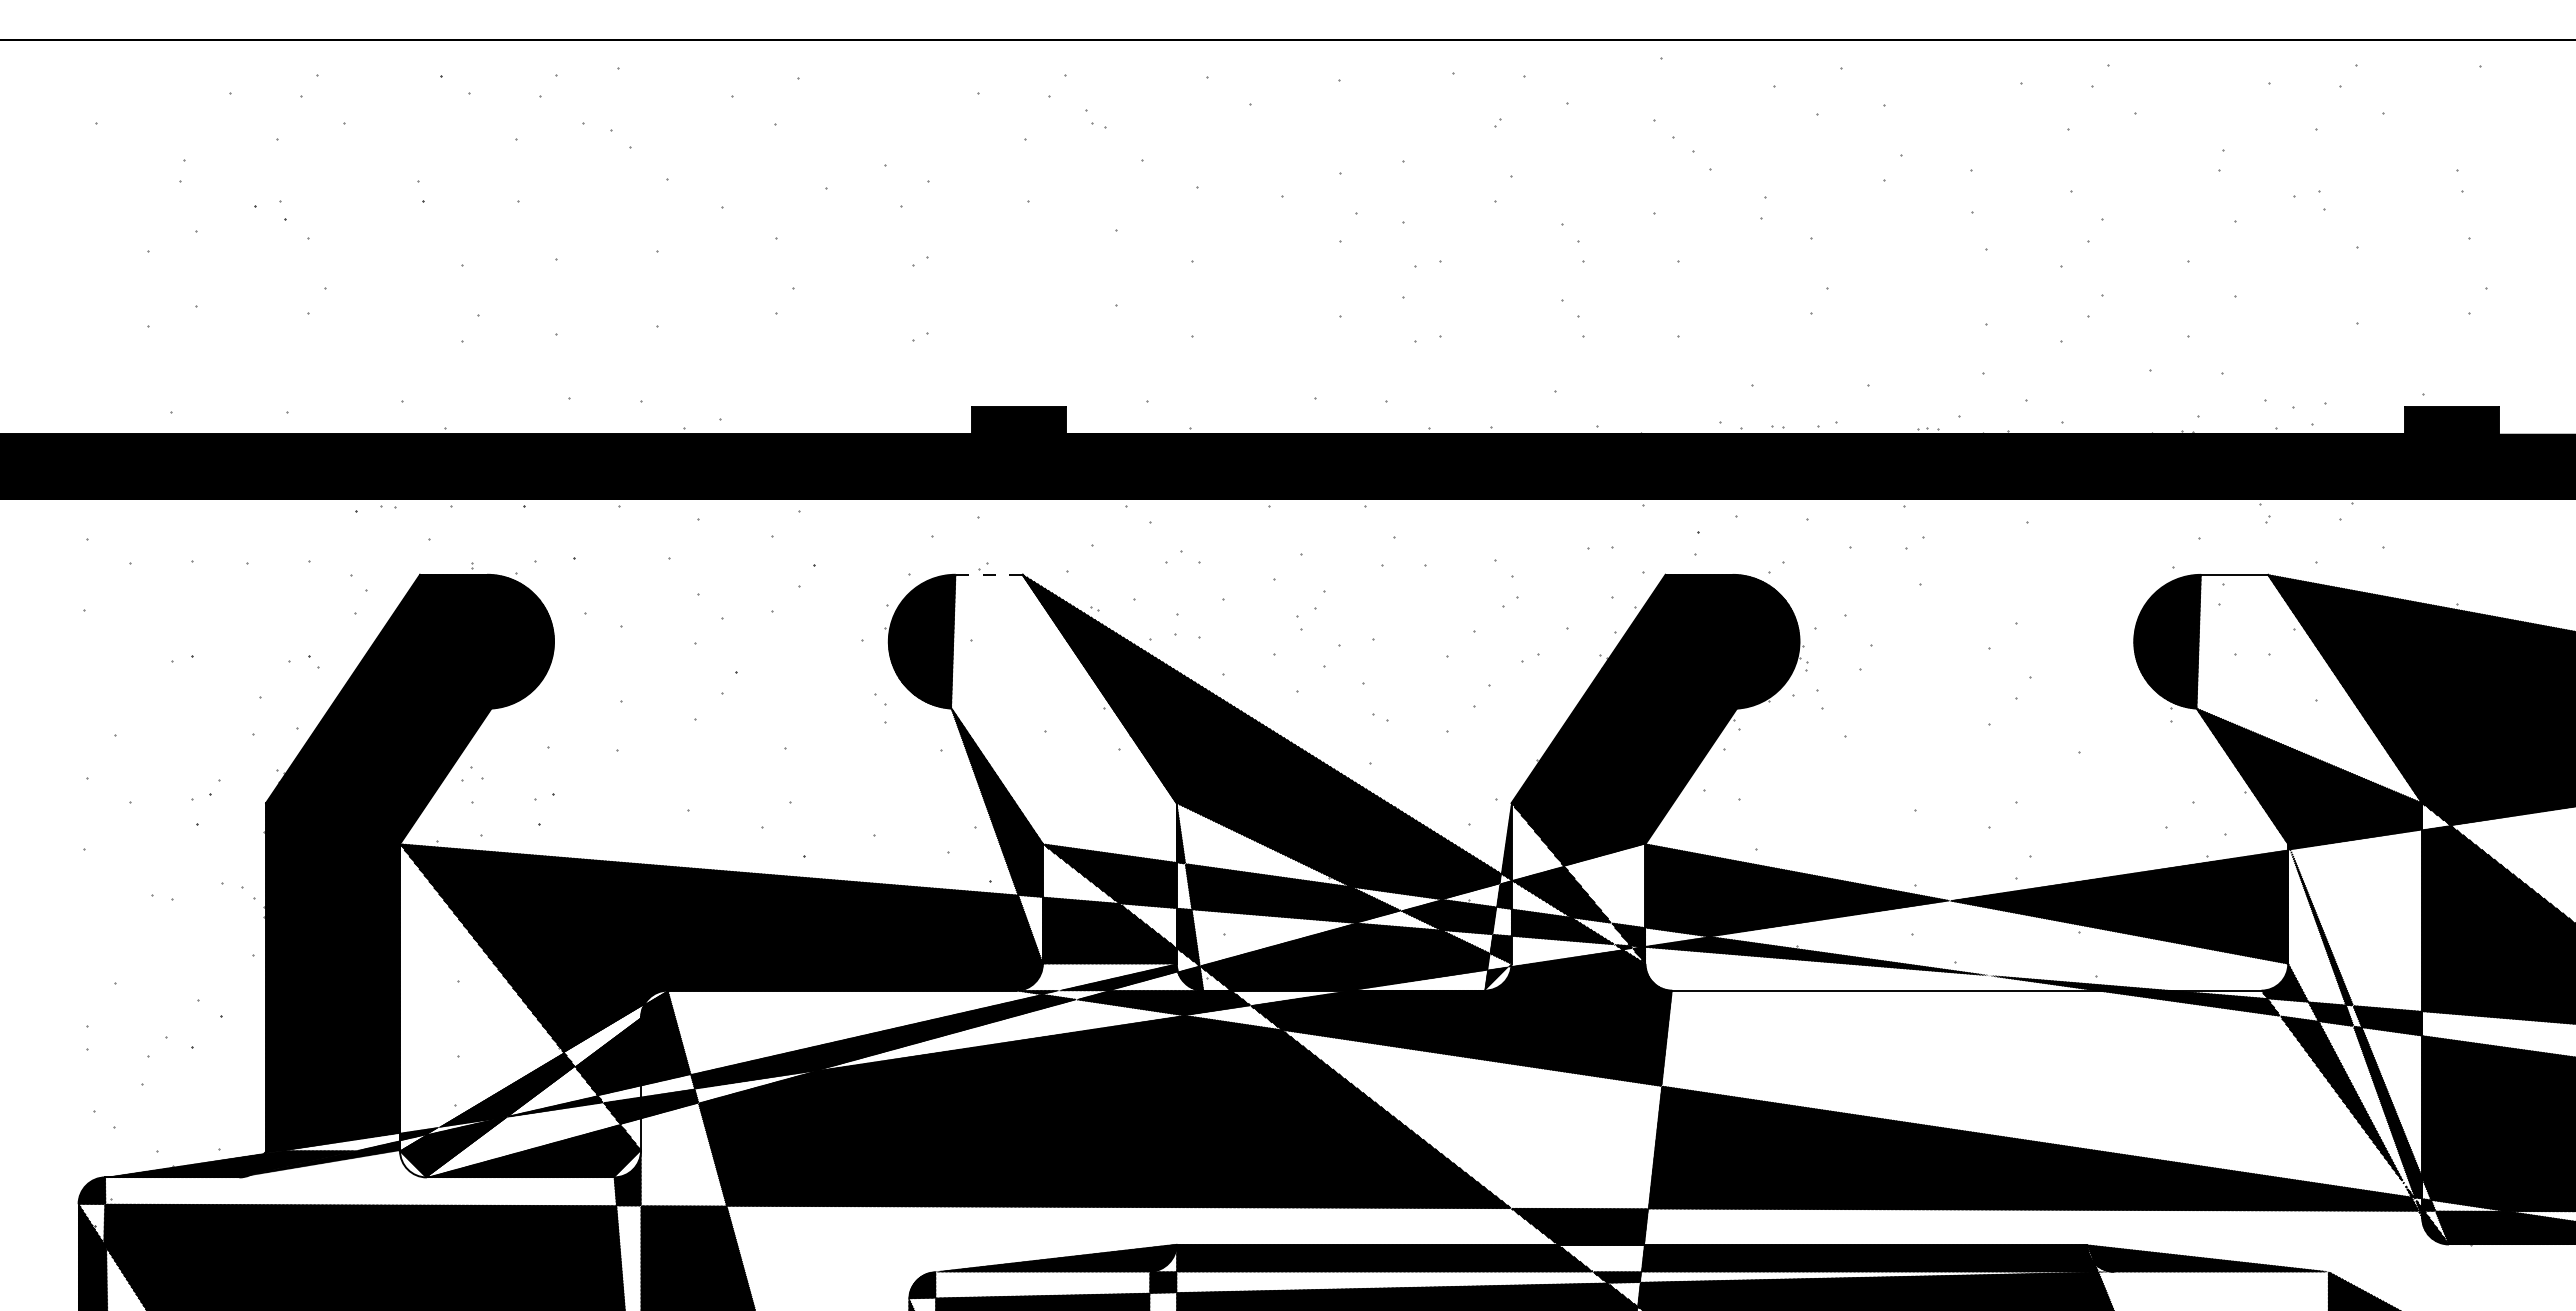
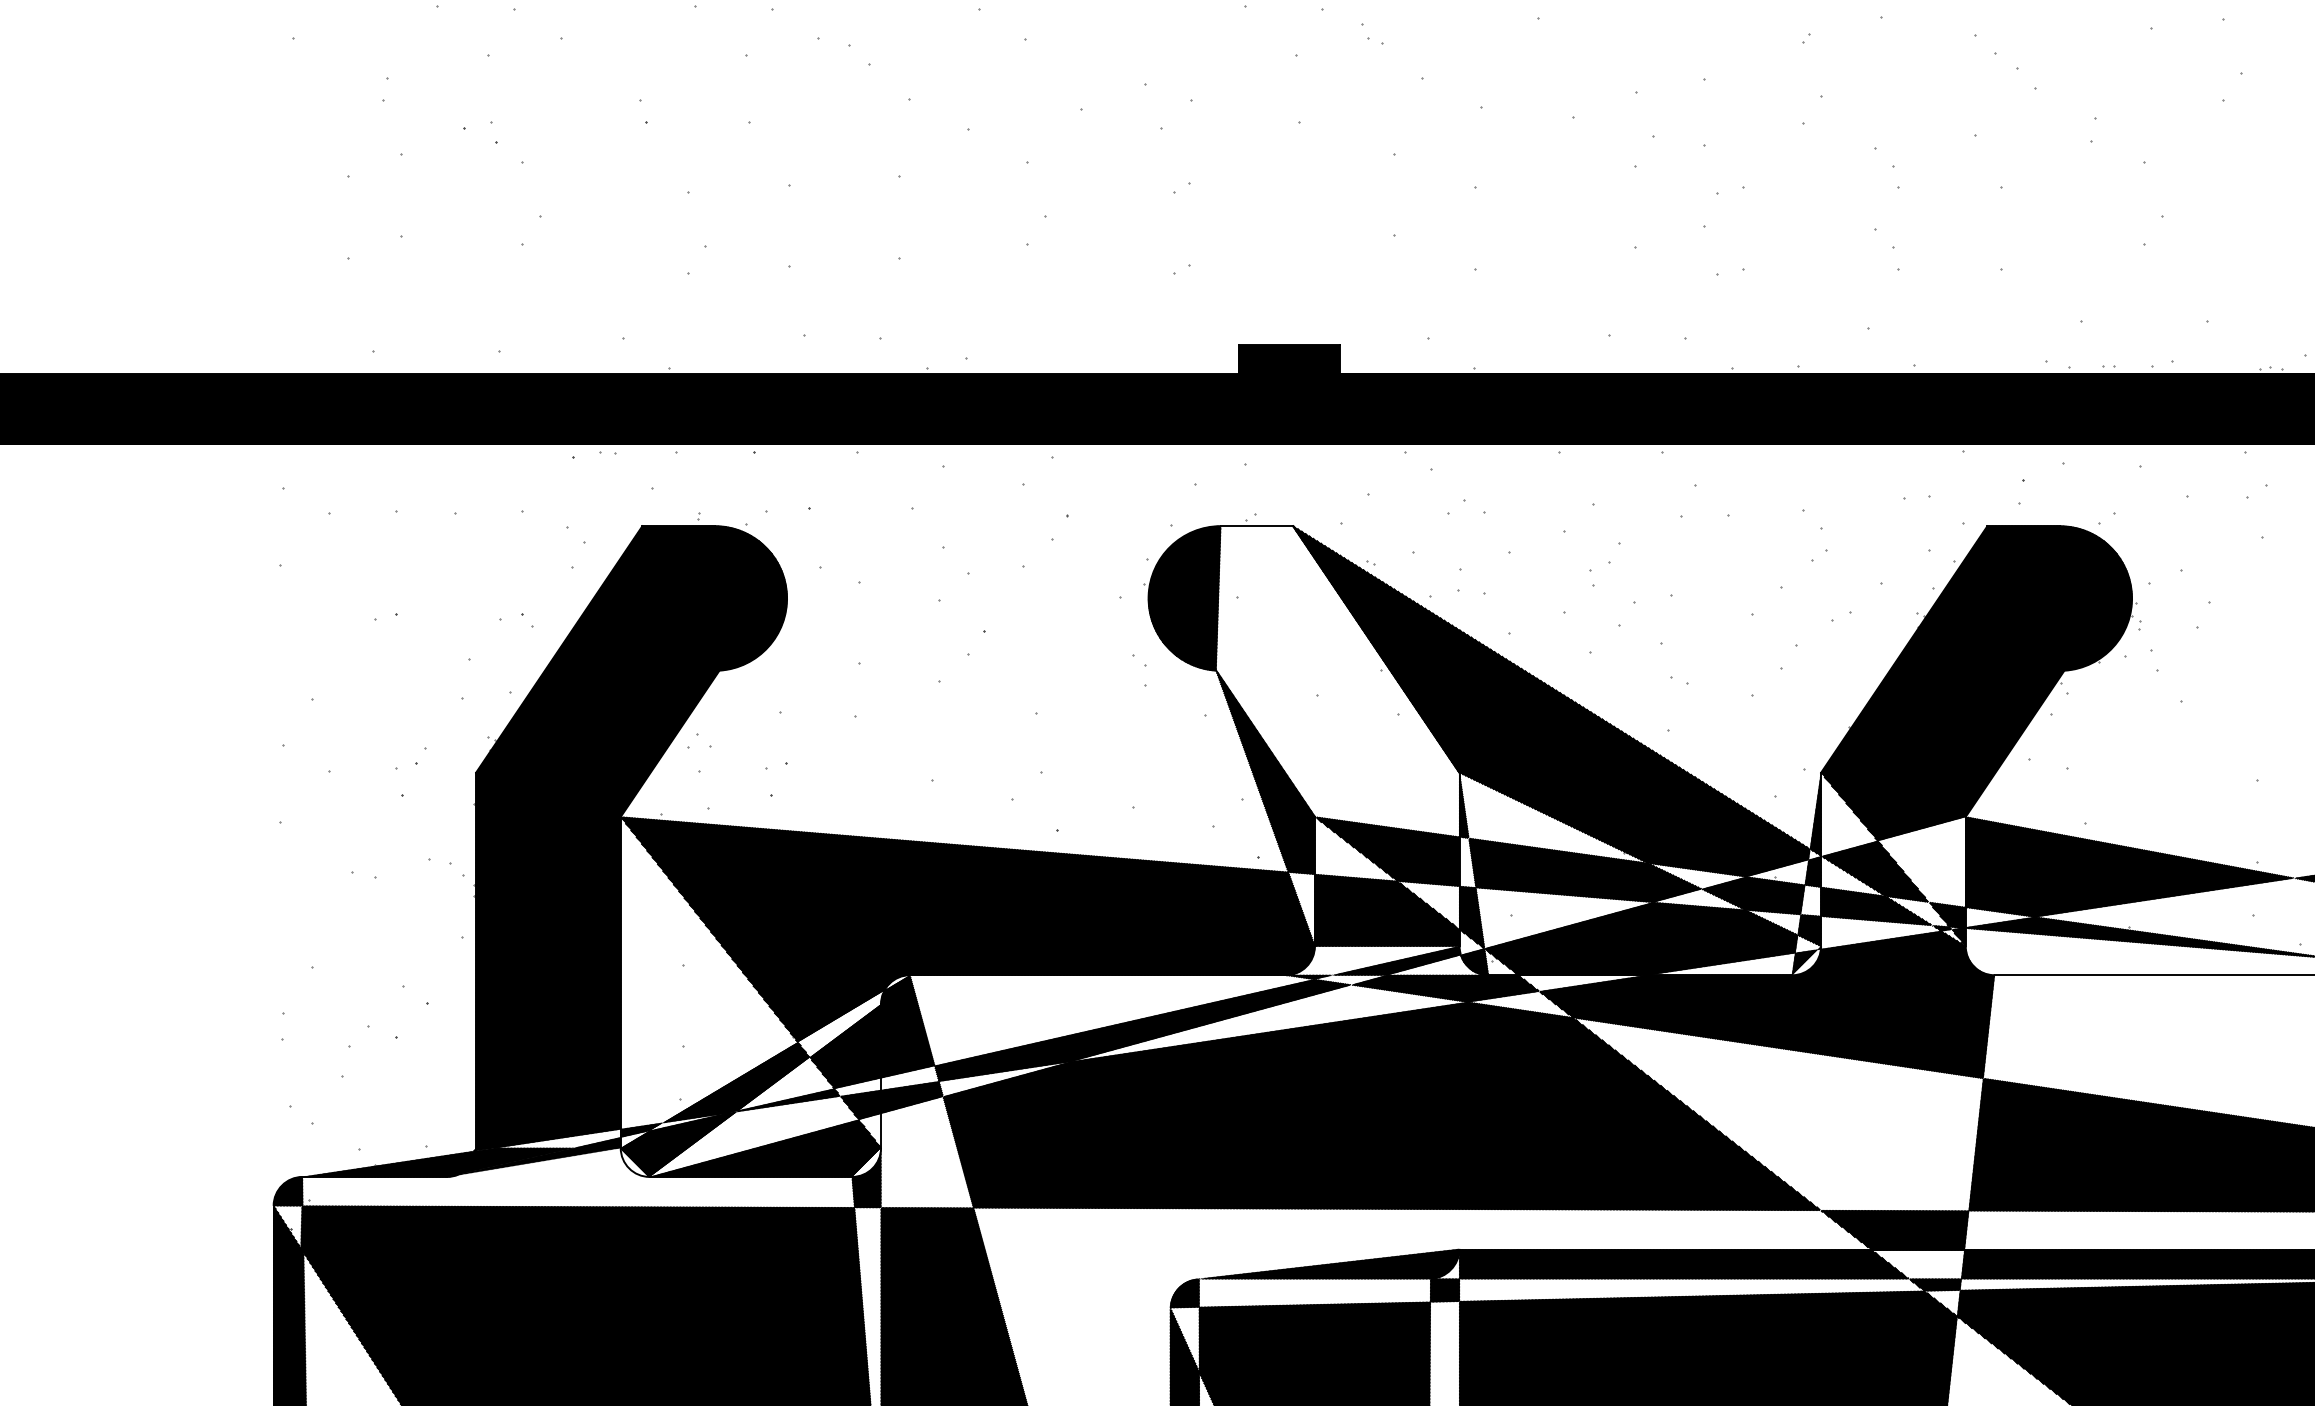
line: (989, 574) -> (1257, 525), dashed -> solid

